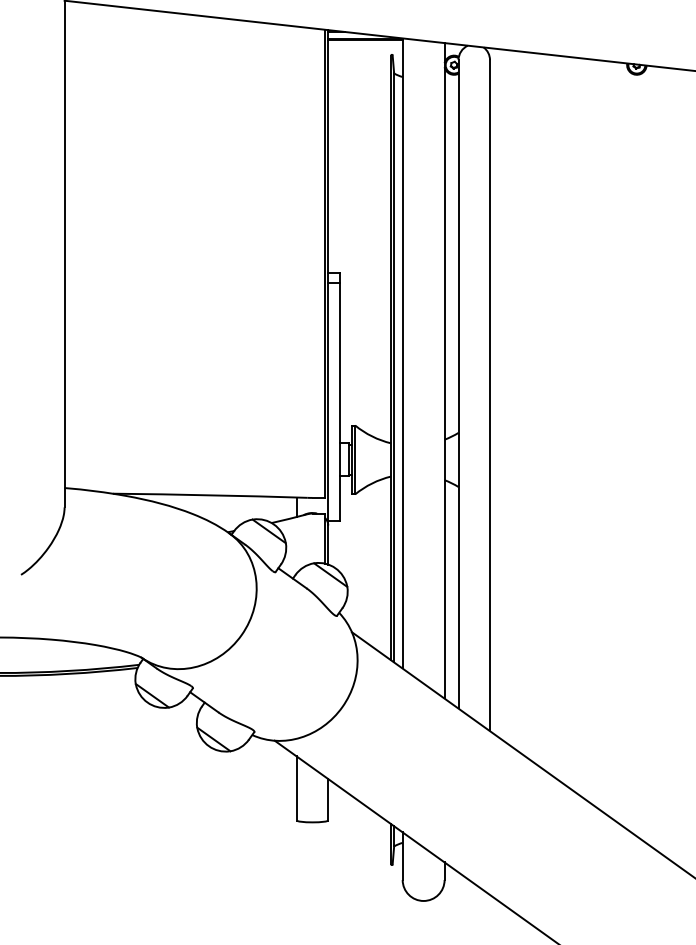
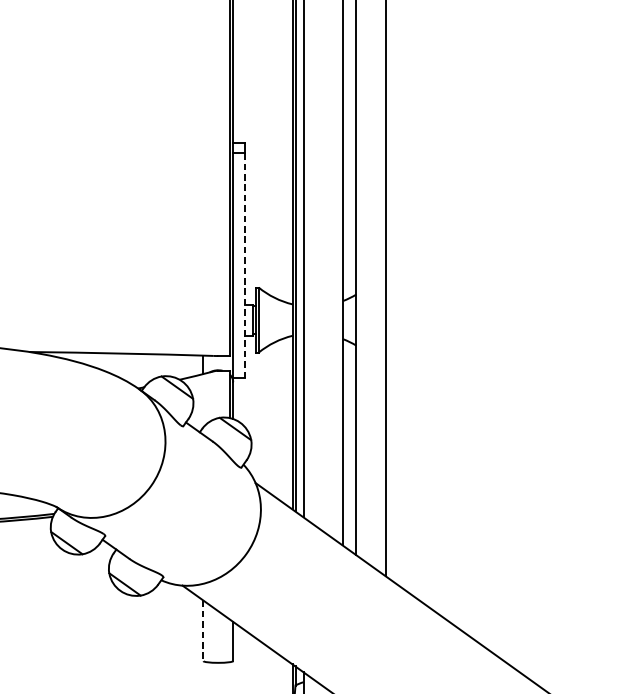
line: (340, 402) -> (244, 265), solid -> dashed
line: (296, 788) -> (203, 630), solid -> dashed

